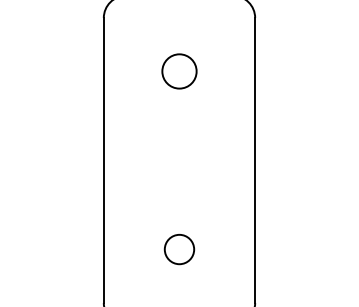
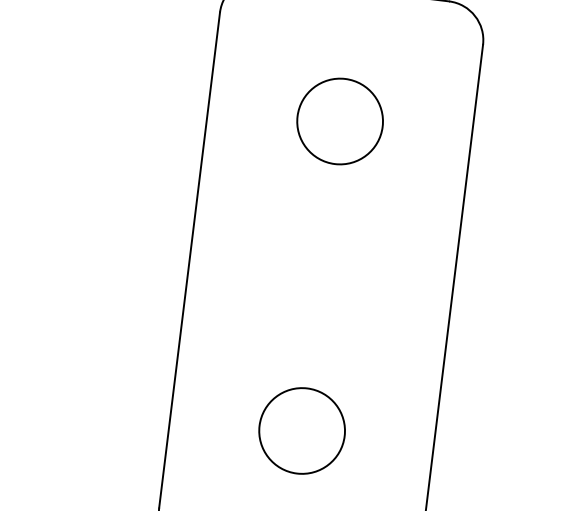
circle: (179, 71) -> (340, 121), size x1.43
circle: (179, 249) -> (302, 430), size x1.67

